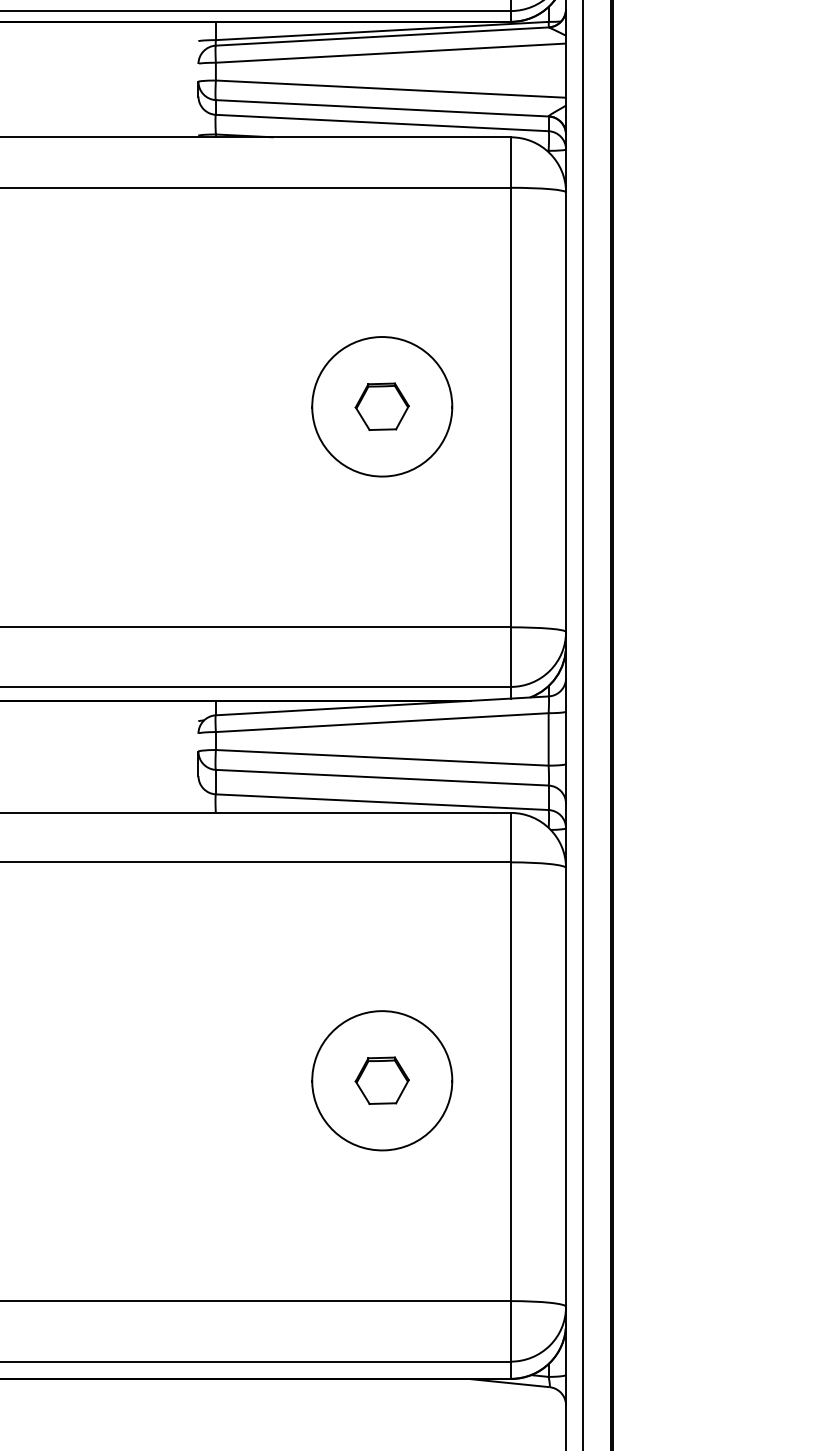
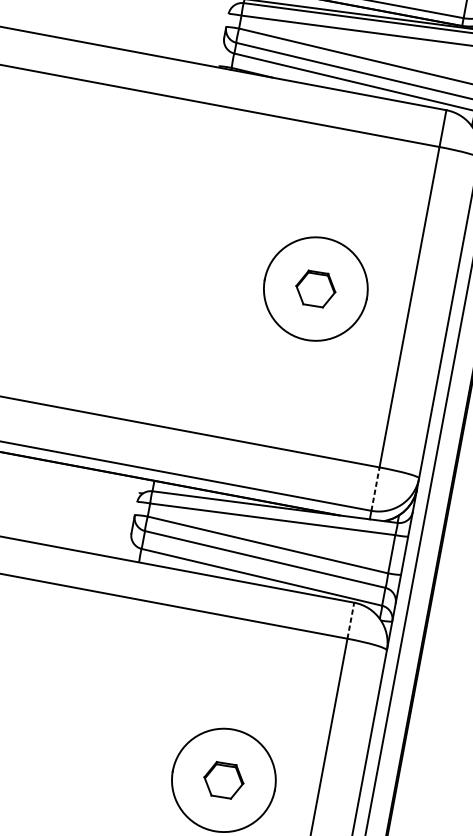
line: (510, 657) -> (375, 489), solid -> dashed
line: (510, 837) -> (350, 620), solid -> dashed

